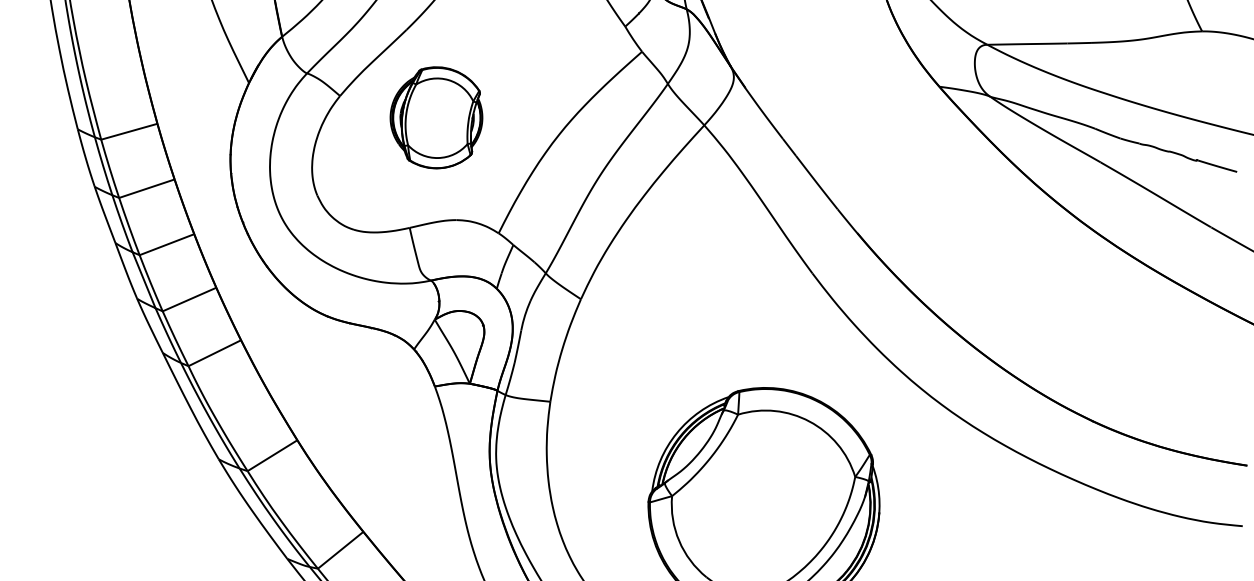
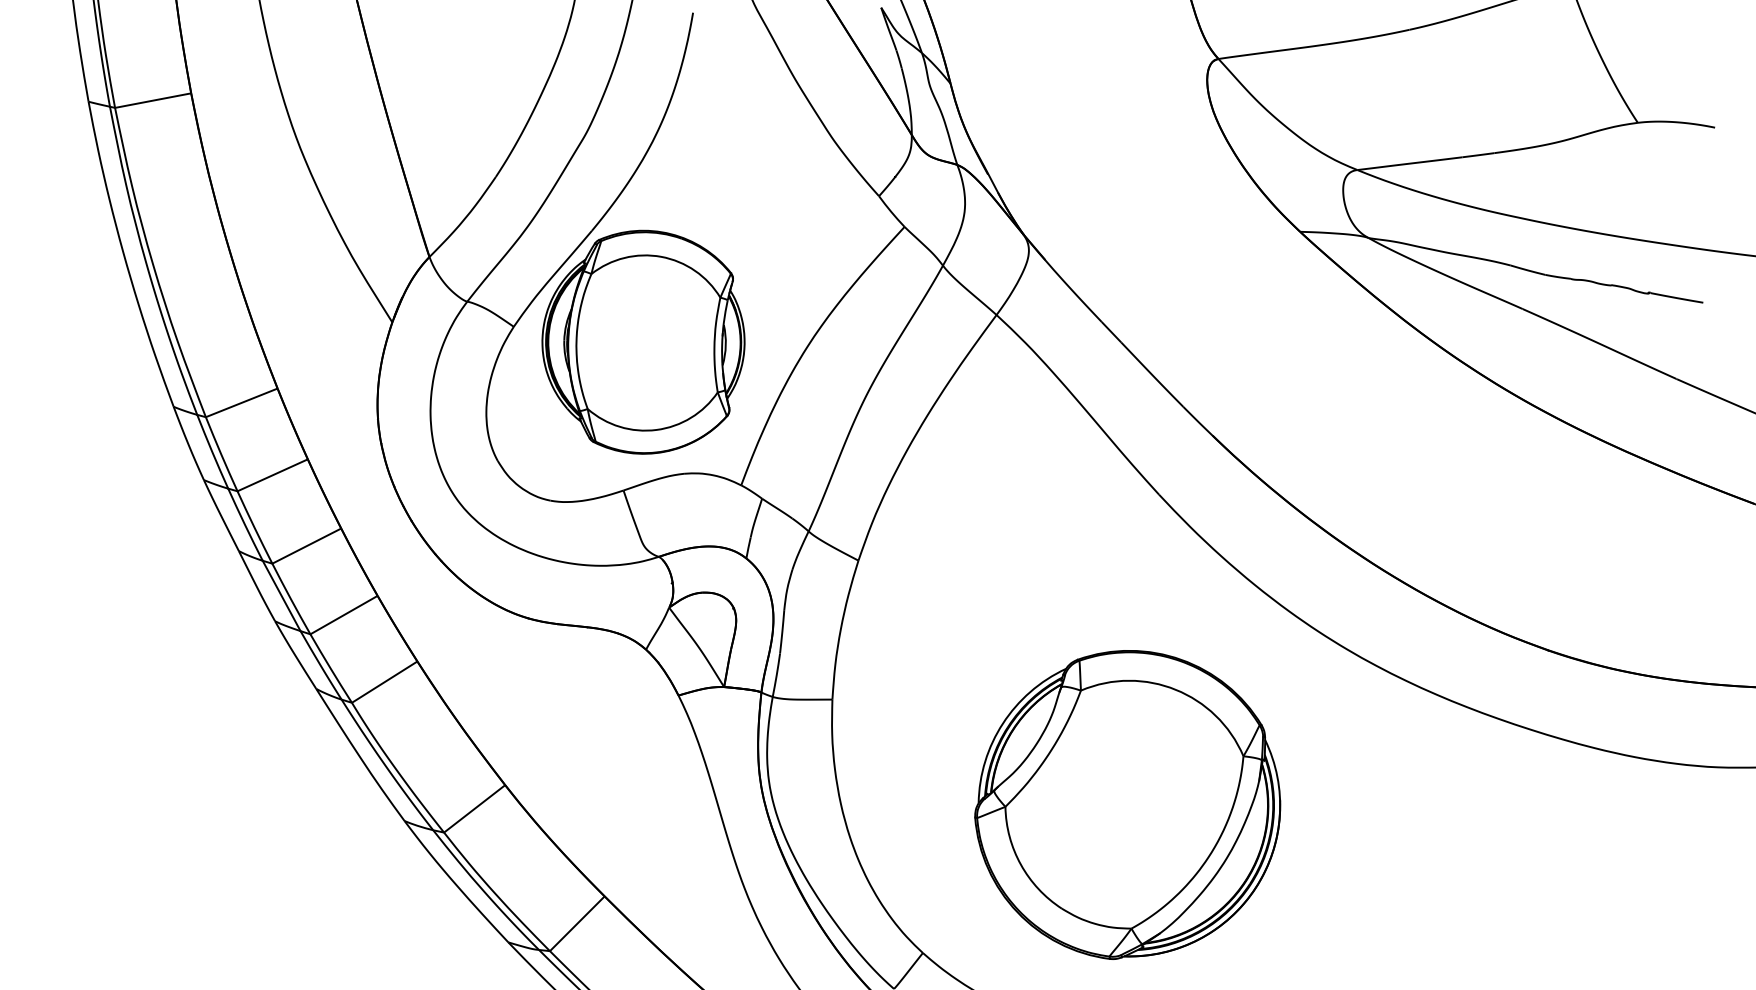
part: (436, 117) -> (643, 341), size x1.67

